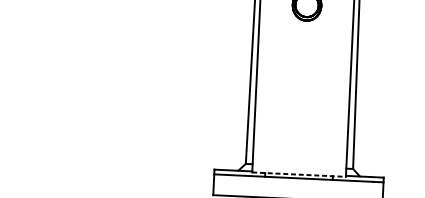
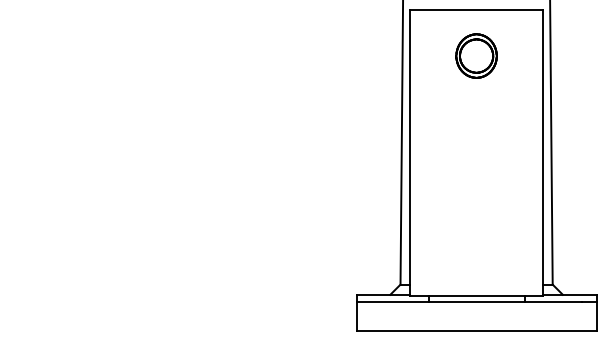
line: (299, 174) -> (477, 296), dashed -> solid

